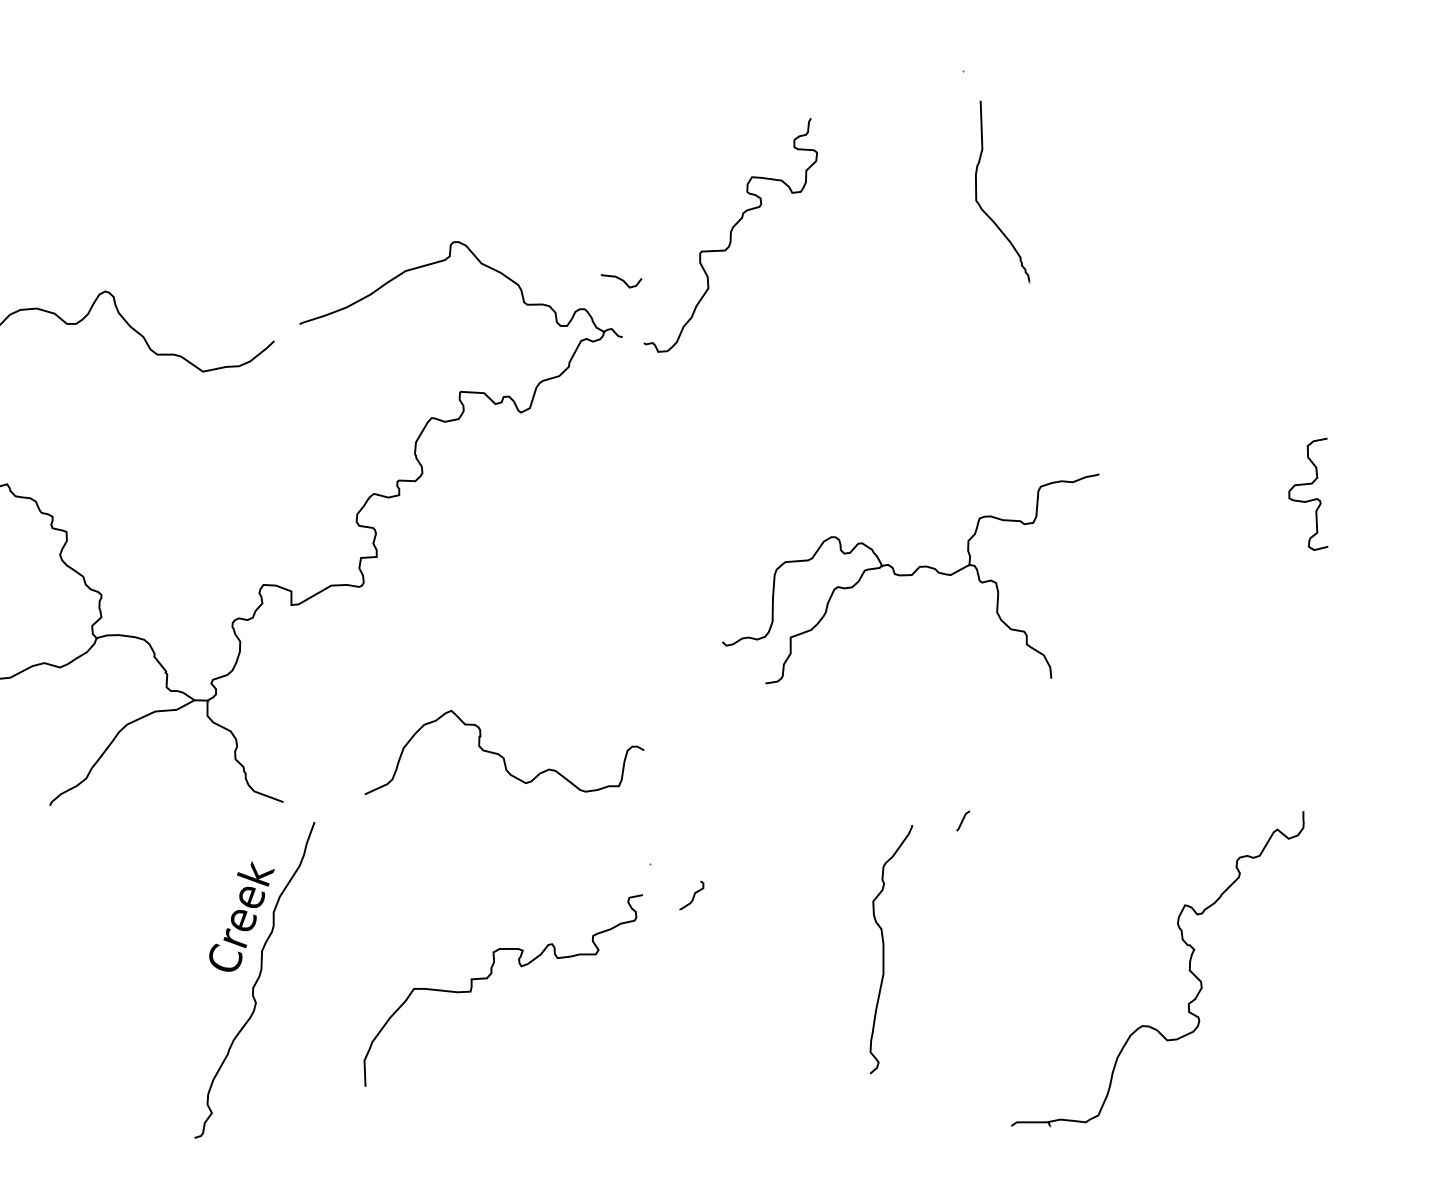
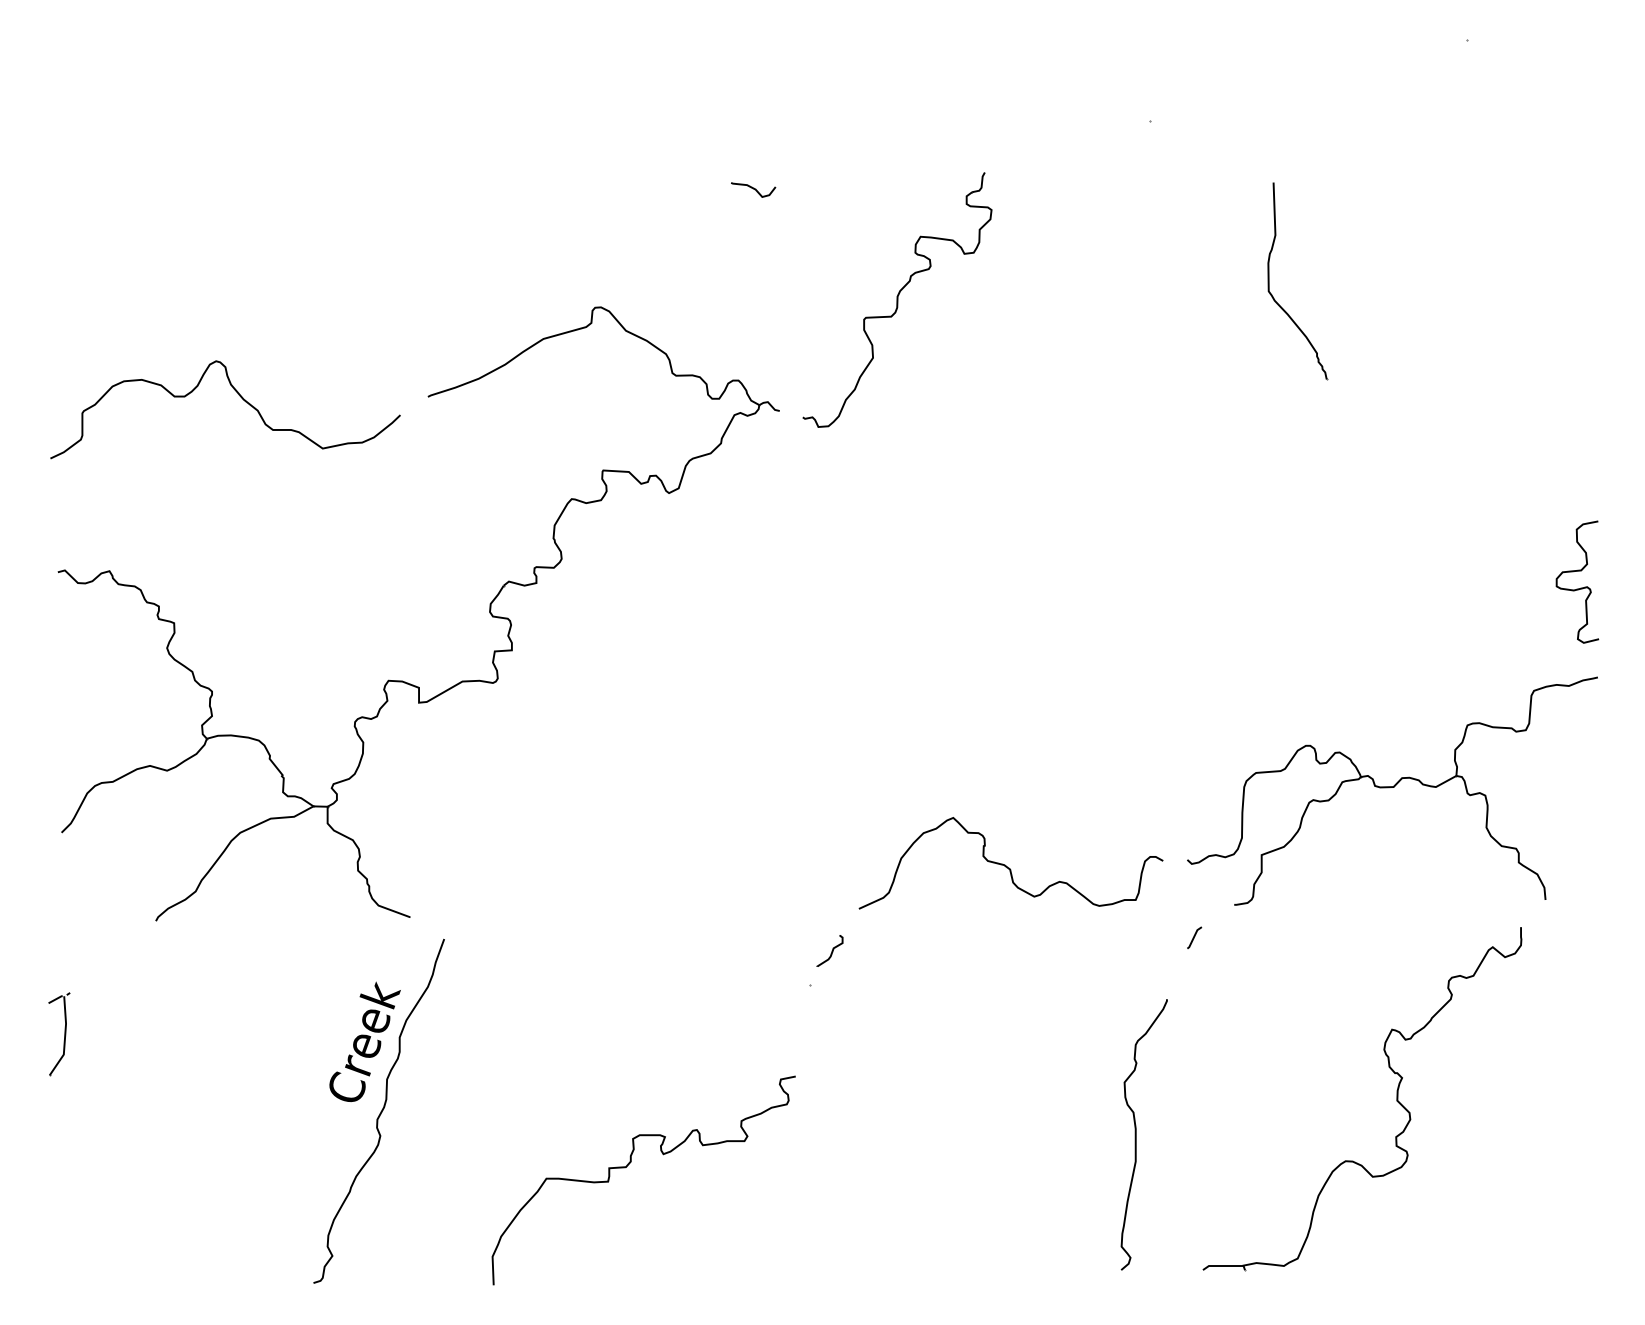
part: (976, 191) -> (1269, 281), moved
curve: (621, 280) -> (753, 189), moved
curve: (1311, 499) -> (1580, 587), moved
part: (910, 578) -> (1392, 790), moved
curve: (503, 756) -> (1009, 867), moved
line: (963, 820) -> (1194, 937), moved
curve: (693, 895) -> (831, 950), moved
curve: (884, 949) -> (1136, 1134), moved
curve: (489, 976) -> (628, 1165), moved

